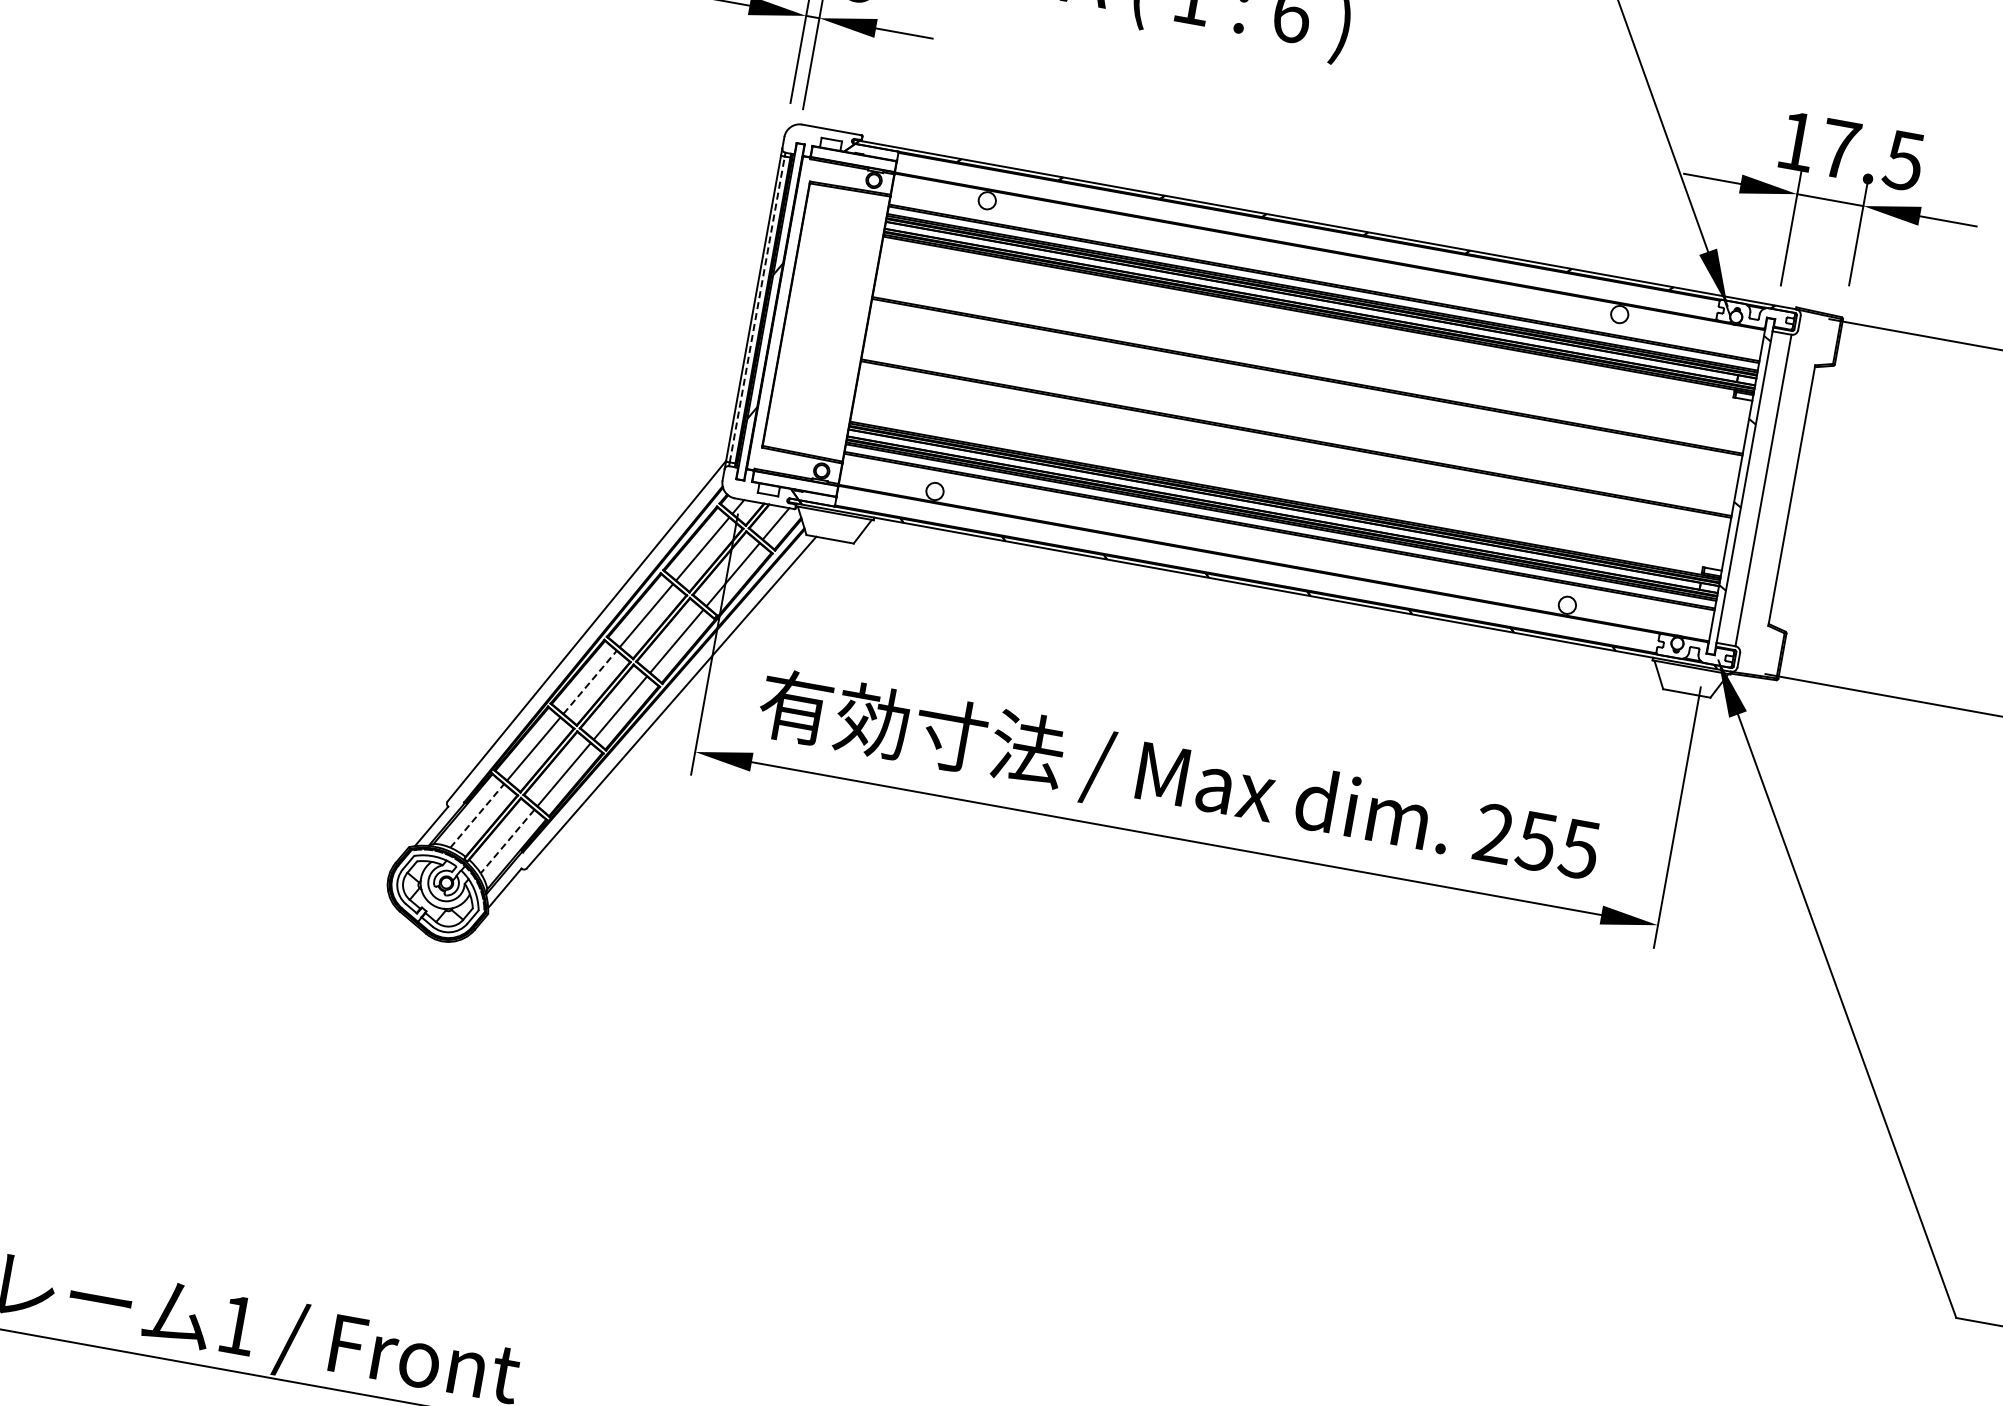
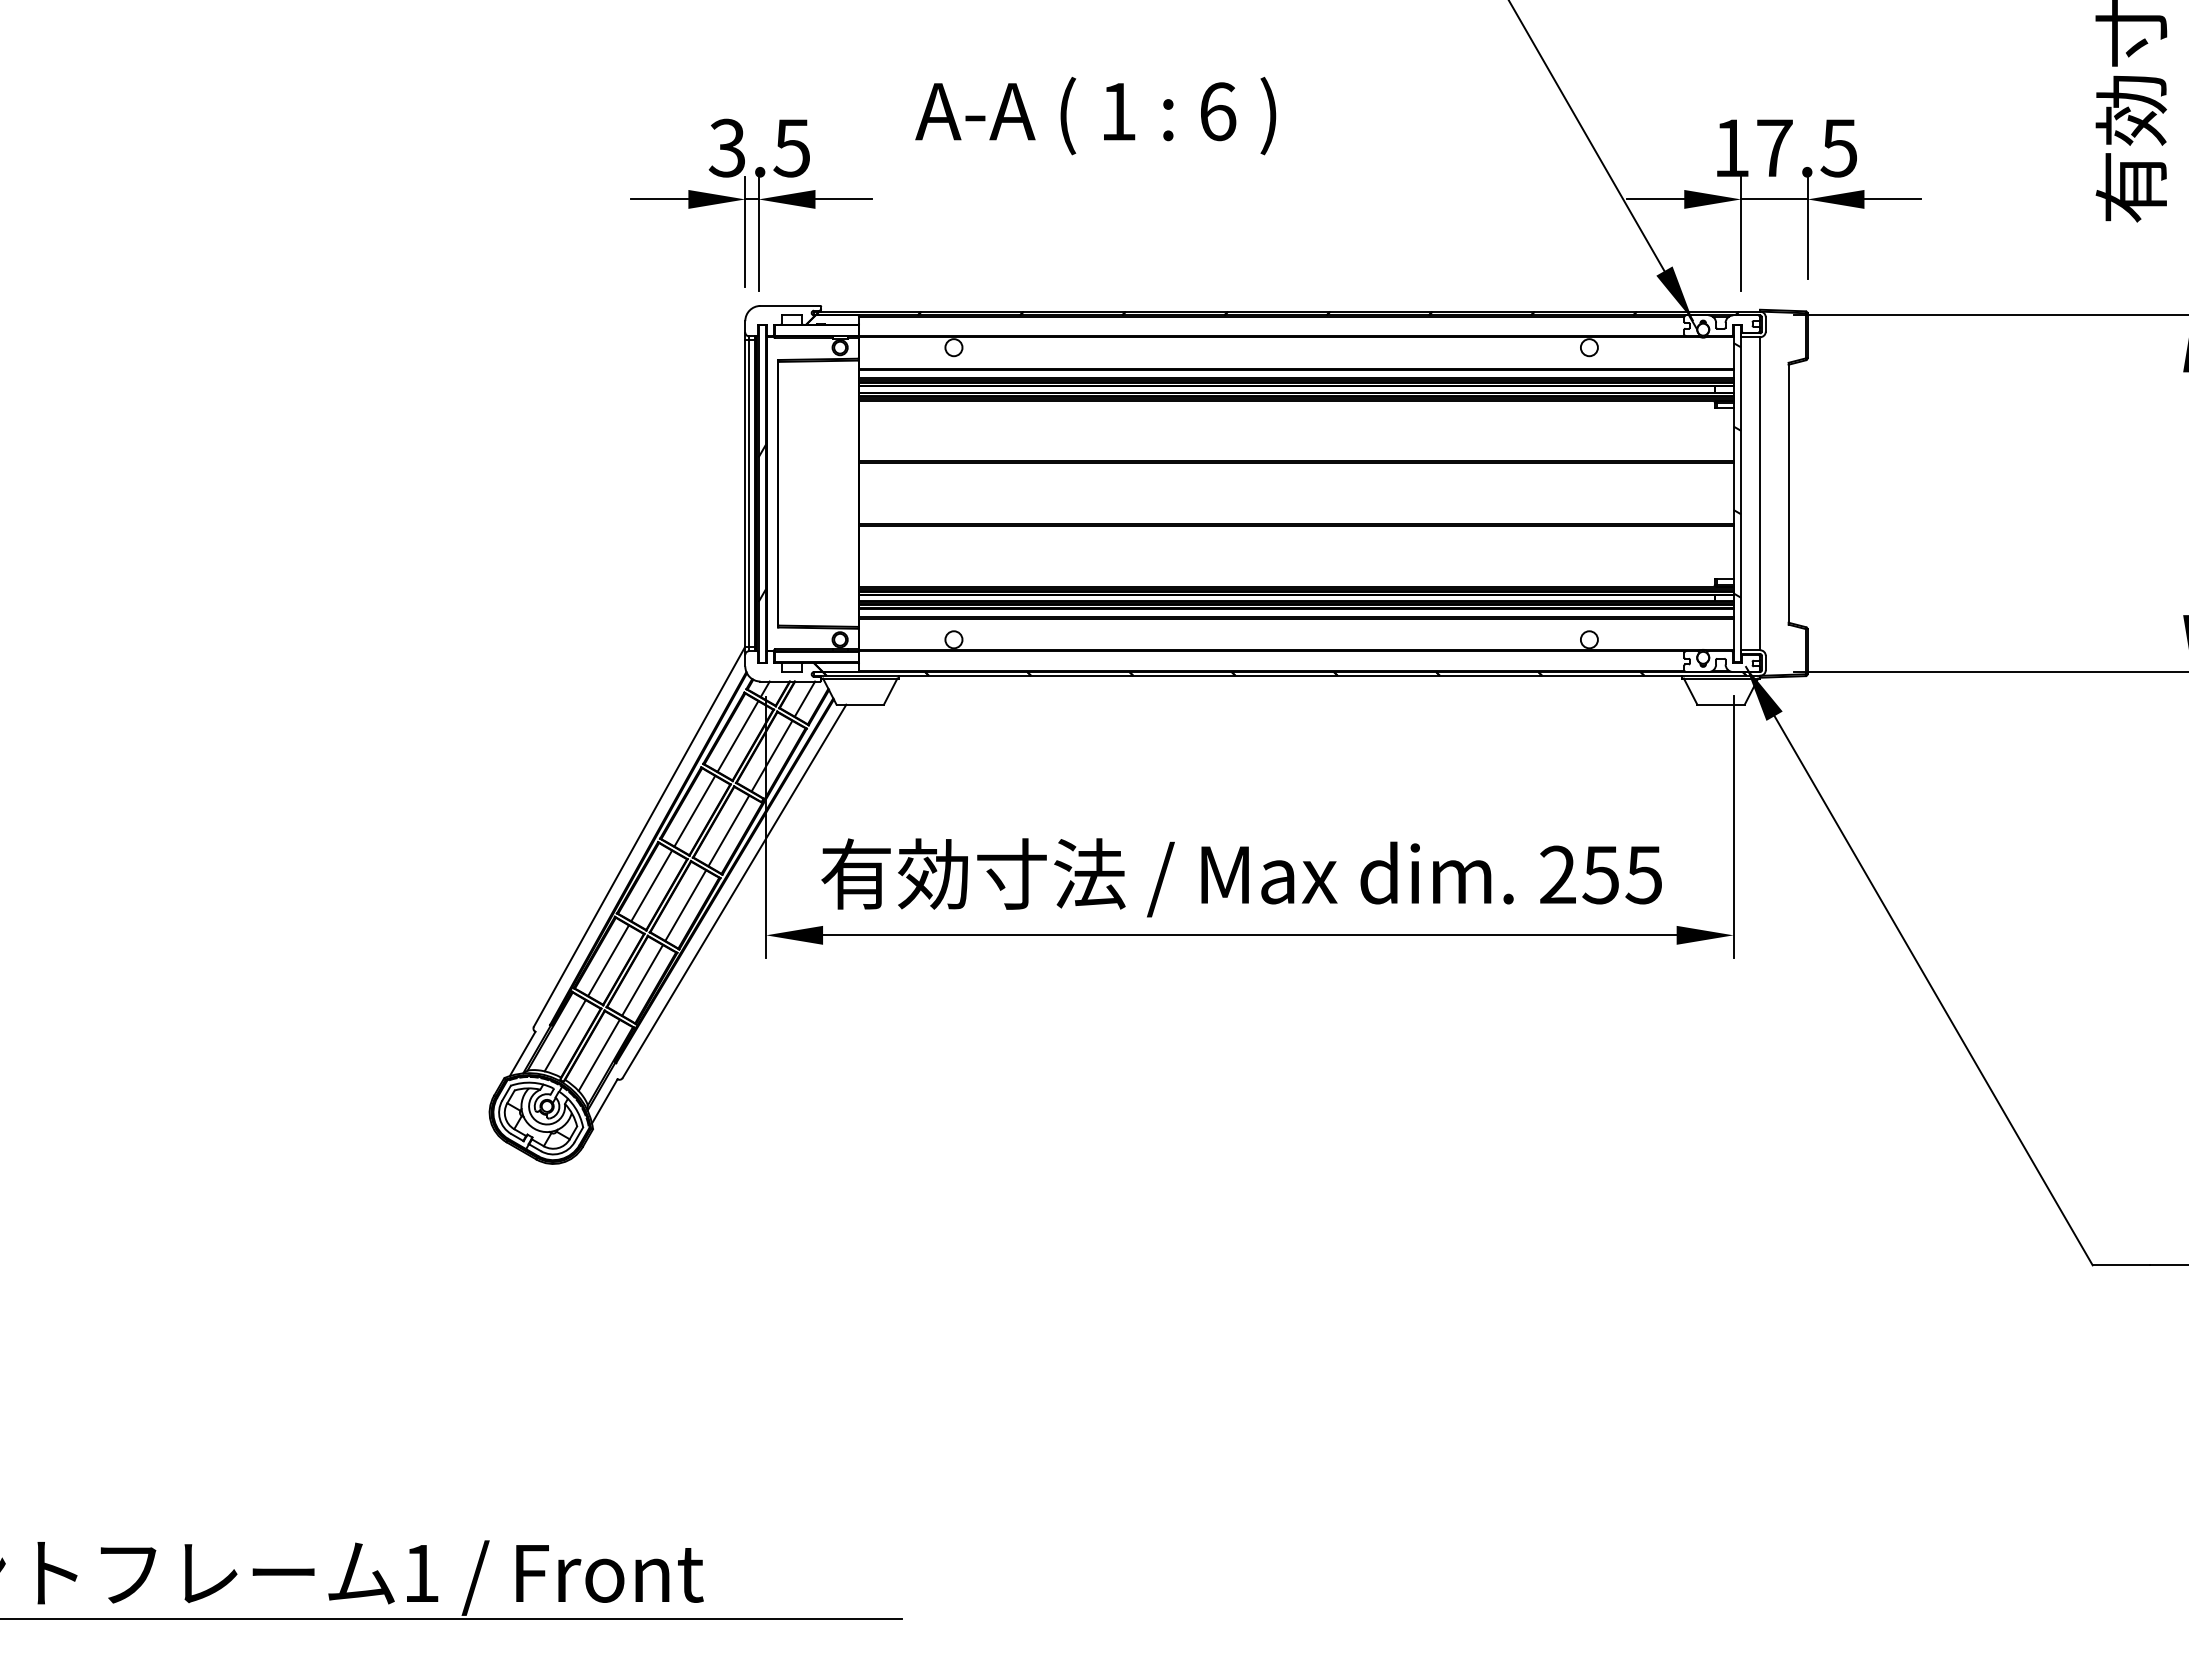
line: (757, 309) -> (749, 493), dashed -> solid
line: (590, 681) -> (651, 885), dashed -> solid
line: (477, 815) -> (565, 1035), dashed -> solid
line: (507, 841) -> (599, 1055), dashed -> solid

